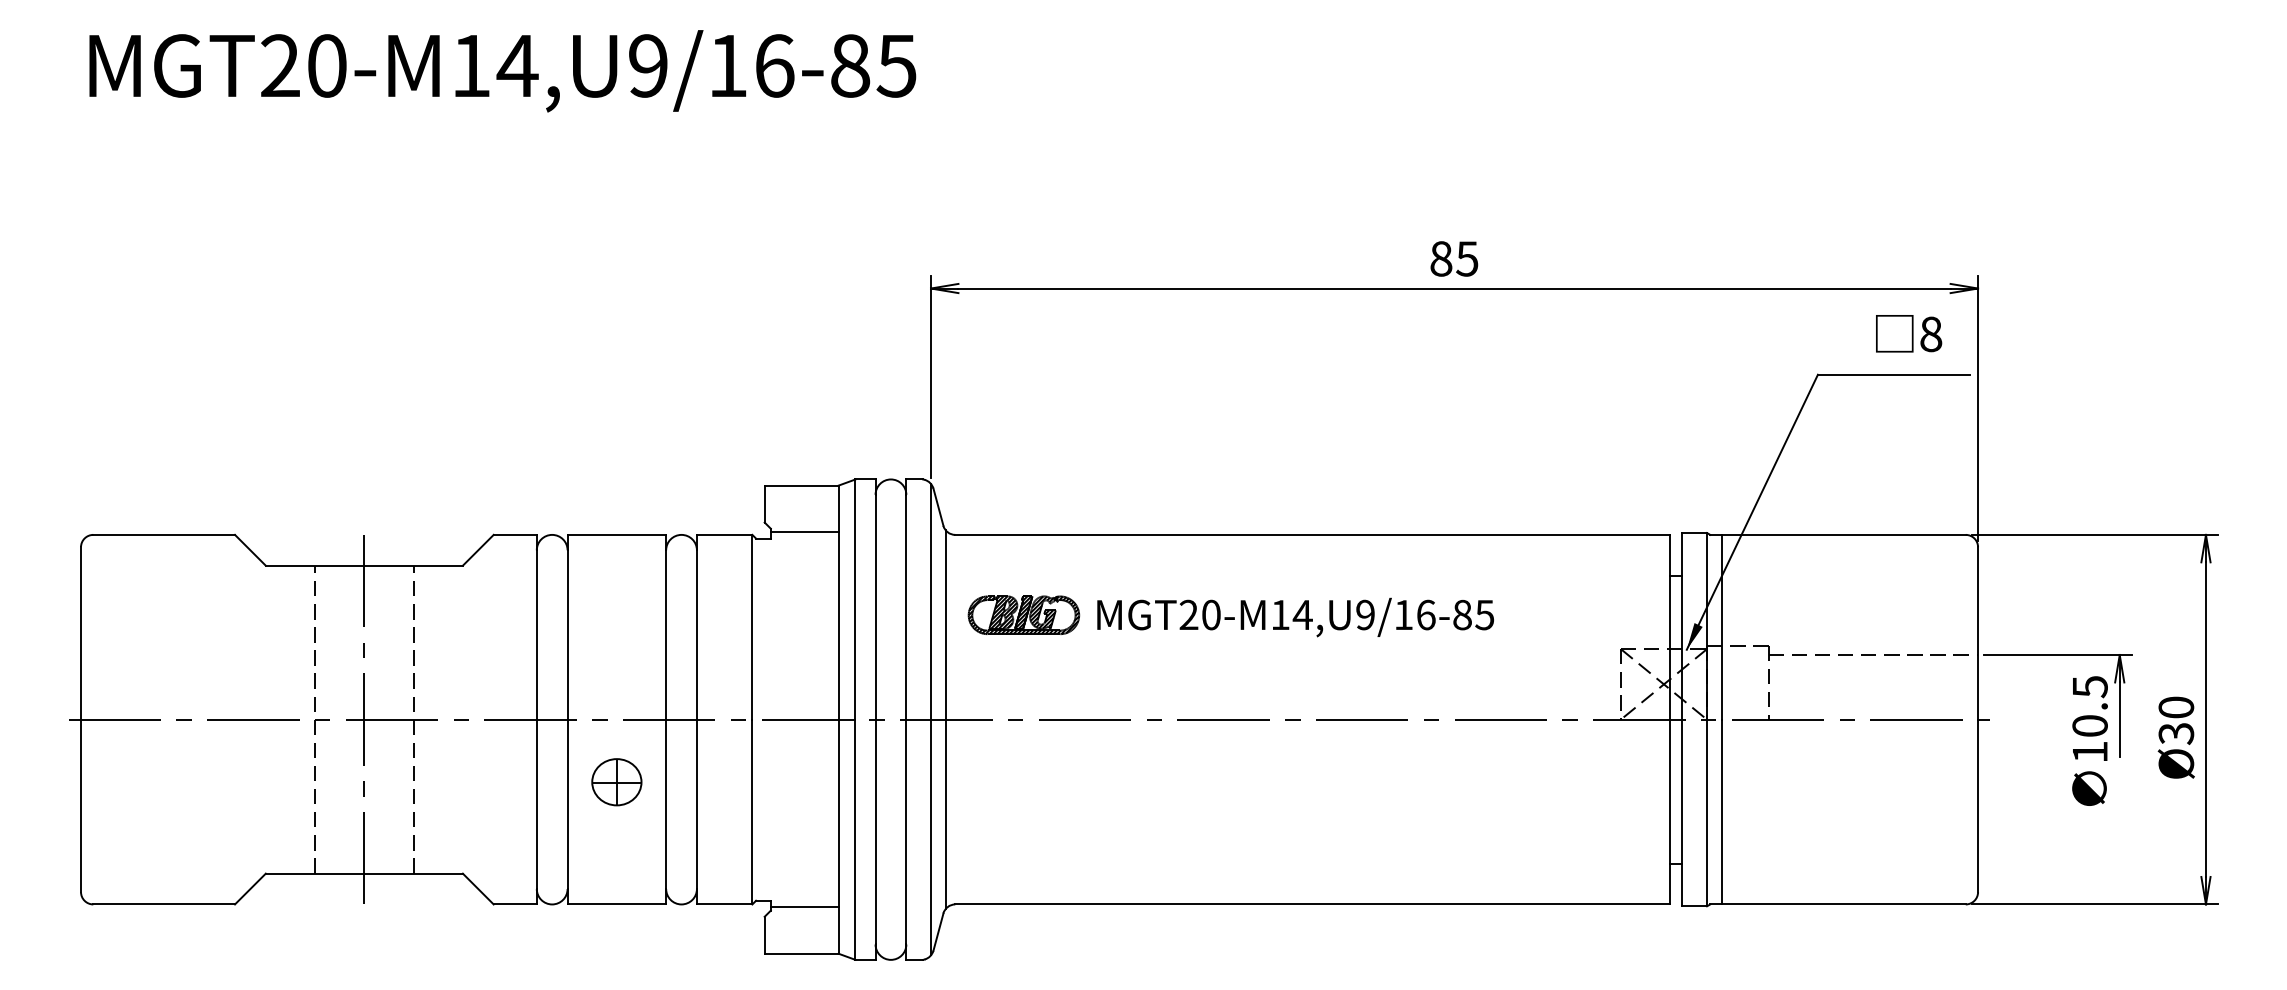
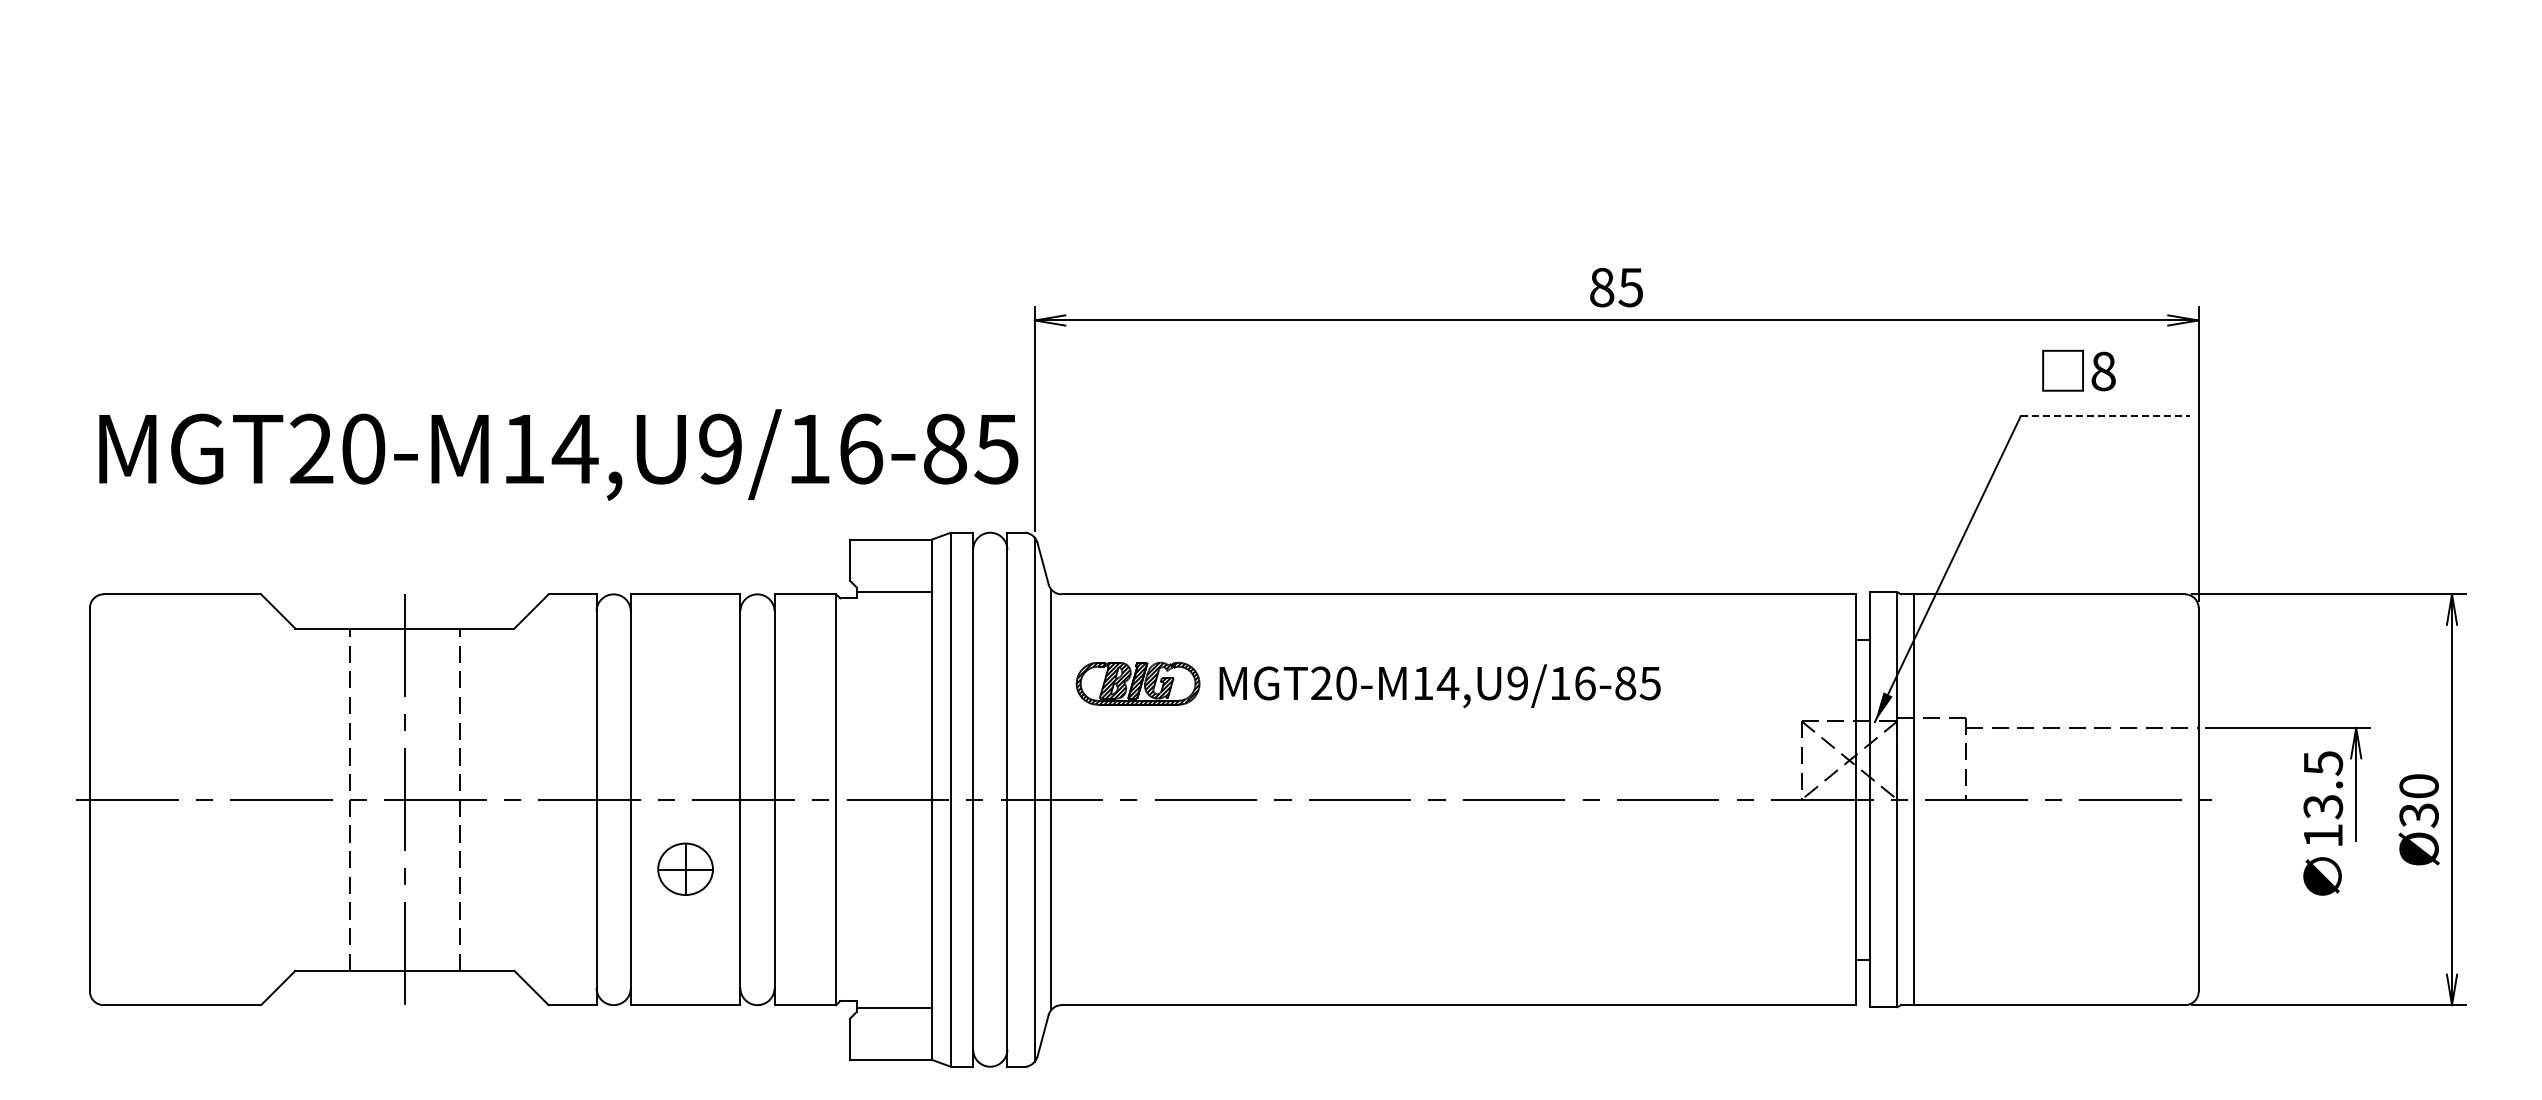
text: (502, 70) -> (558, 454), moved
text: (1908, 333) -> (2078, 370), moved
line: (1894, 374) -> (2105, 416), solid -> dashed
text: (2090, 725) -> (2323, 806), 10.5 -> 13.5

